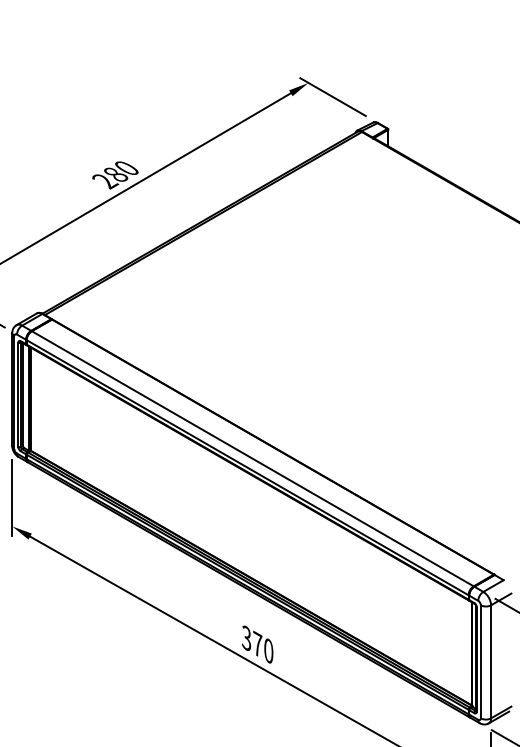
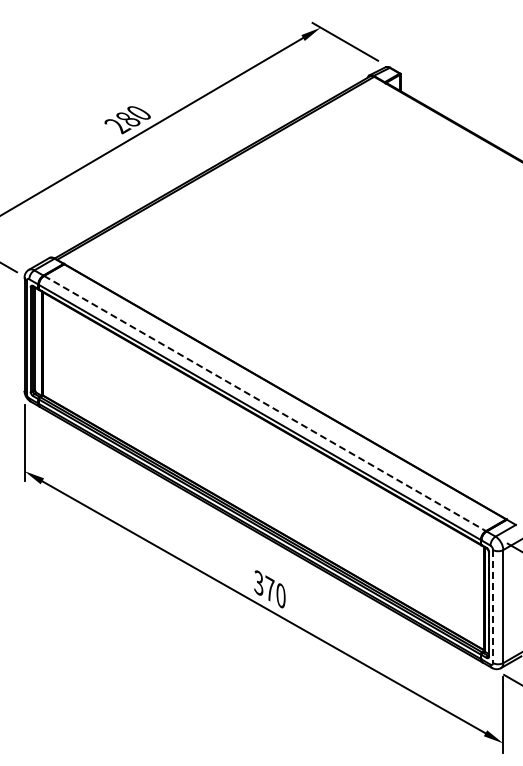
line: (253, 458) -> (265, 403), solid -> dashed
line: (481, 661) -> (493, 606), solid -> dashed

